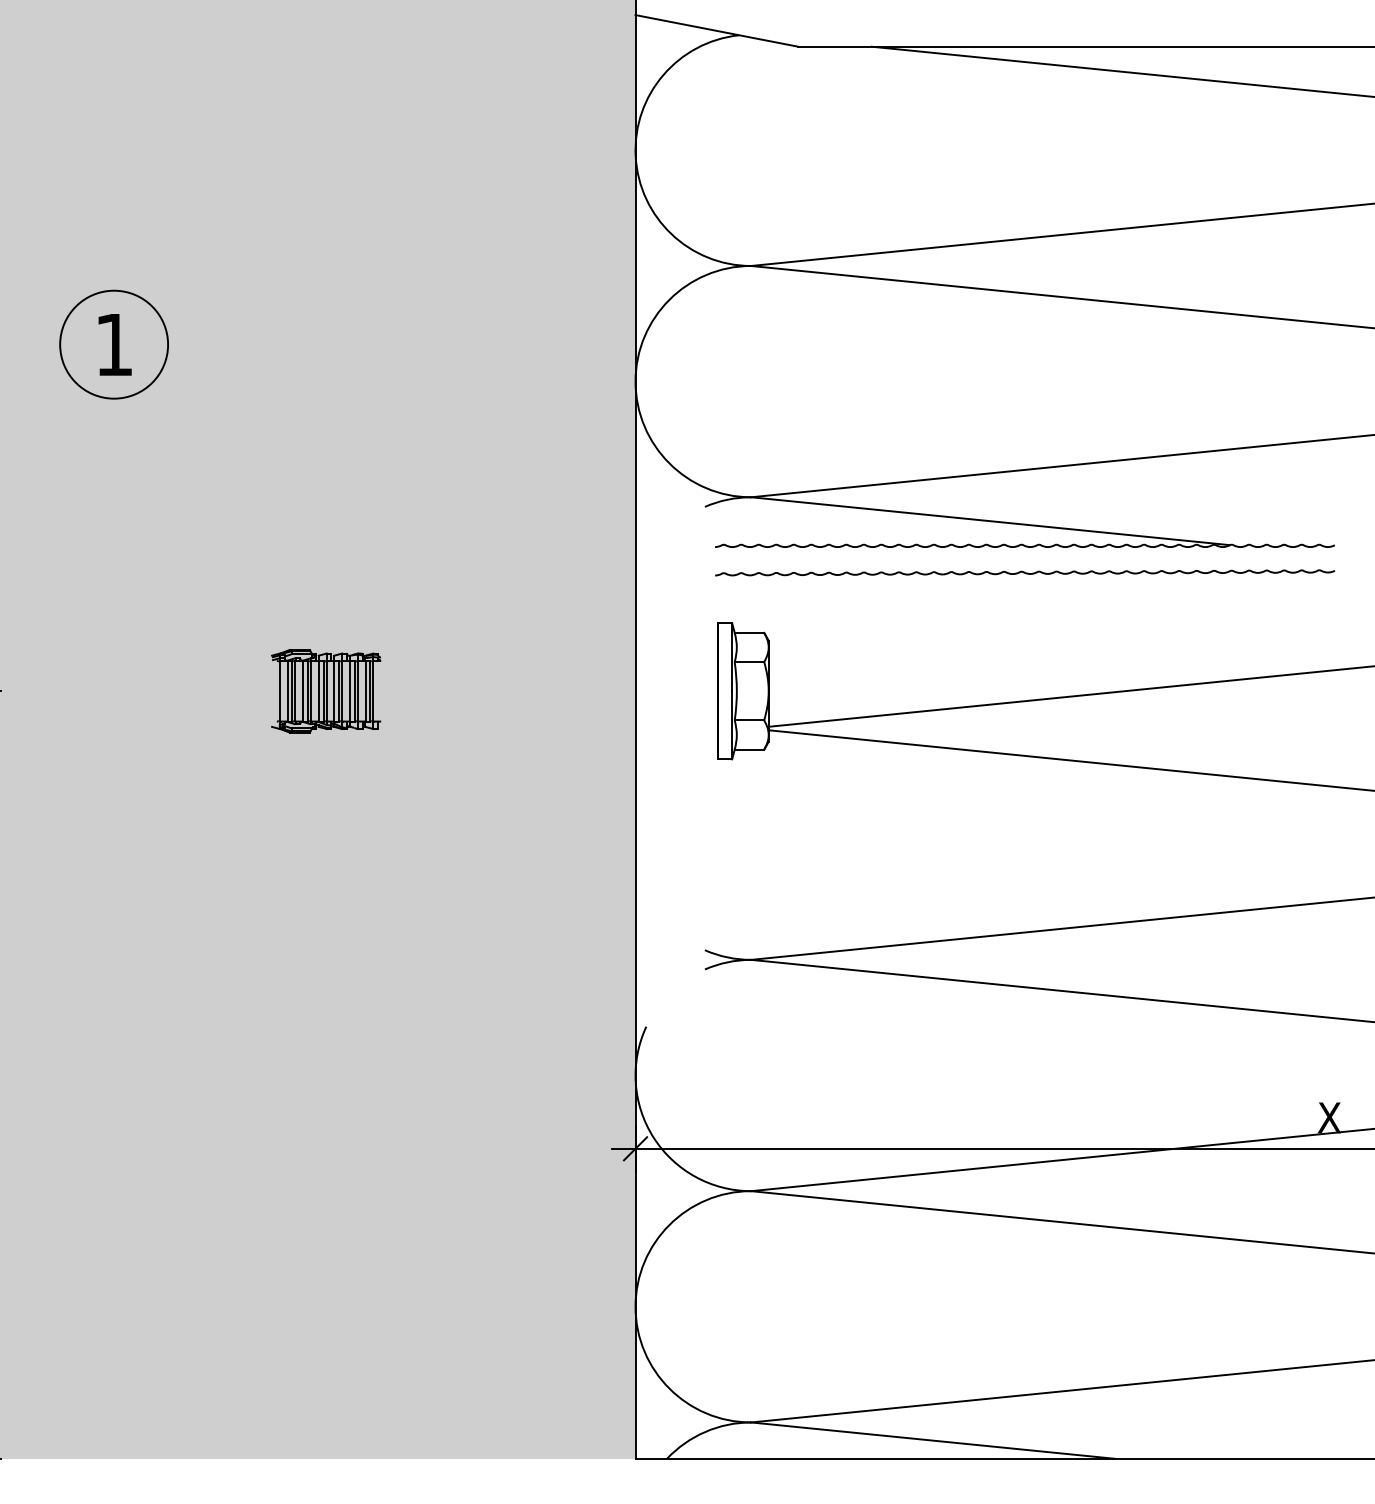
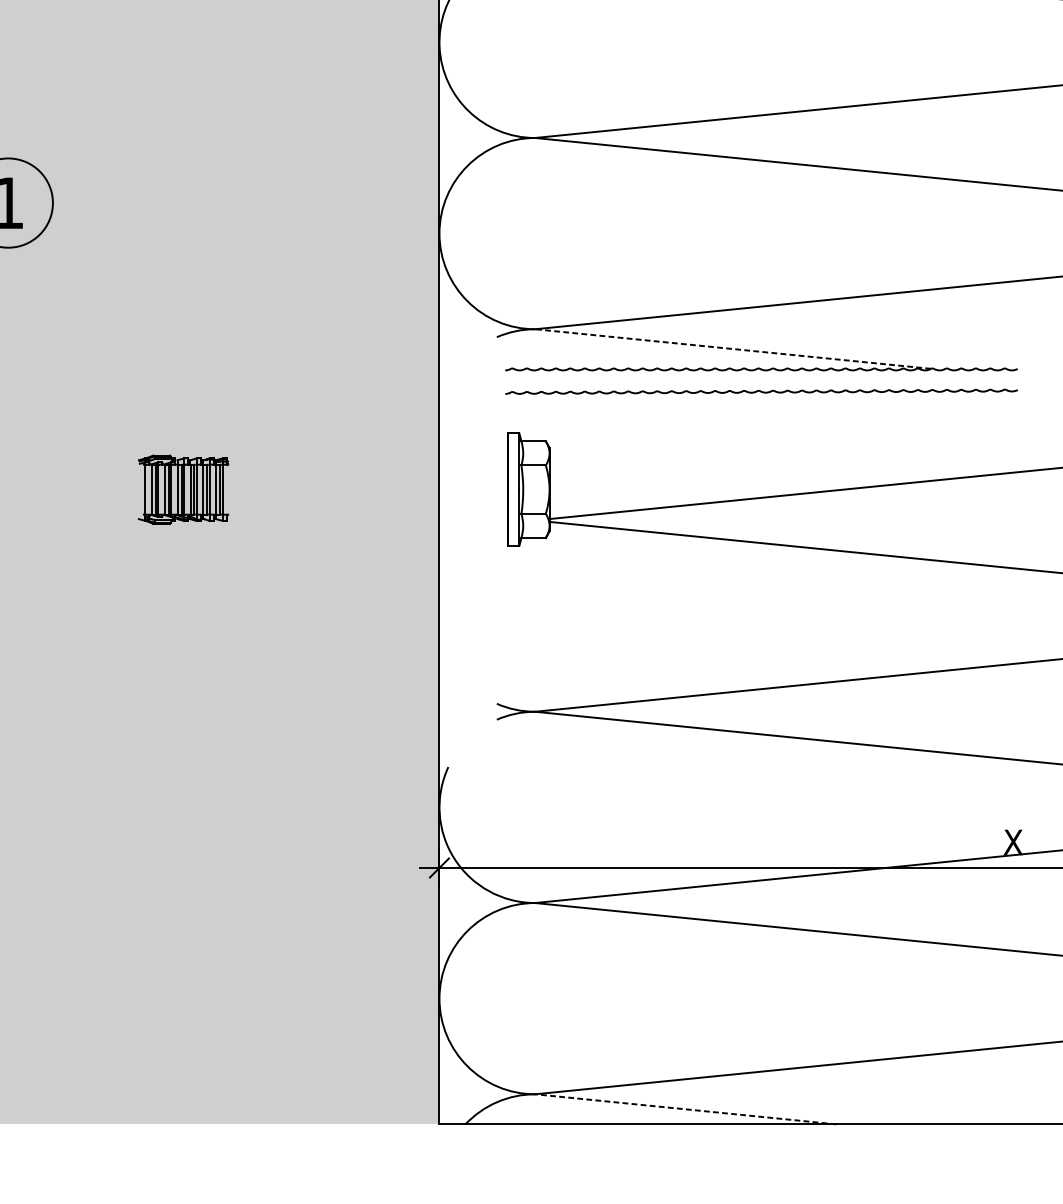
line: (990, 521) -> (732, 349), solid -> dashed
line: (932, 1440) -> (685, 1109), solid -> dashed

